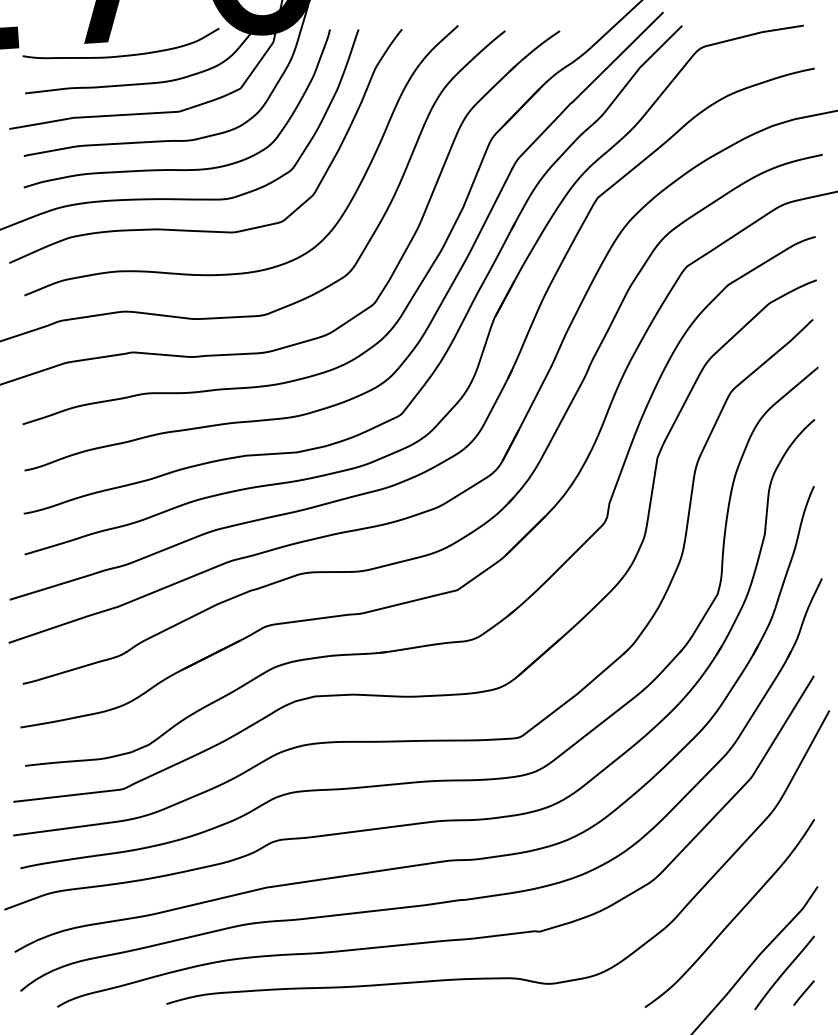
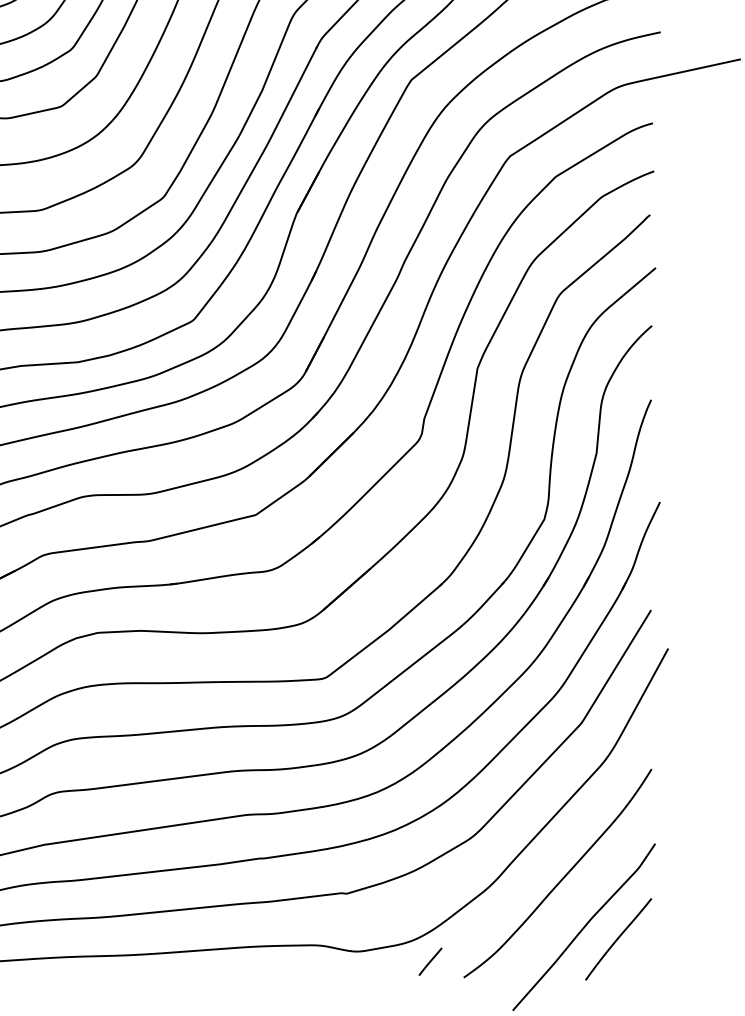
line: (803, 992) -> (429, 961), moved

